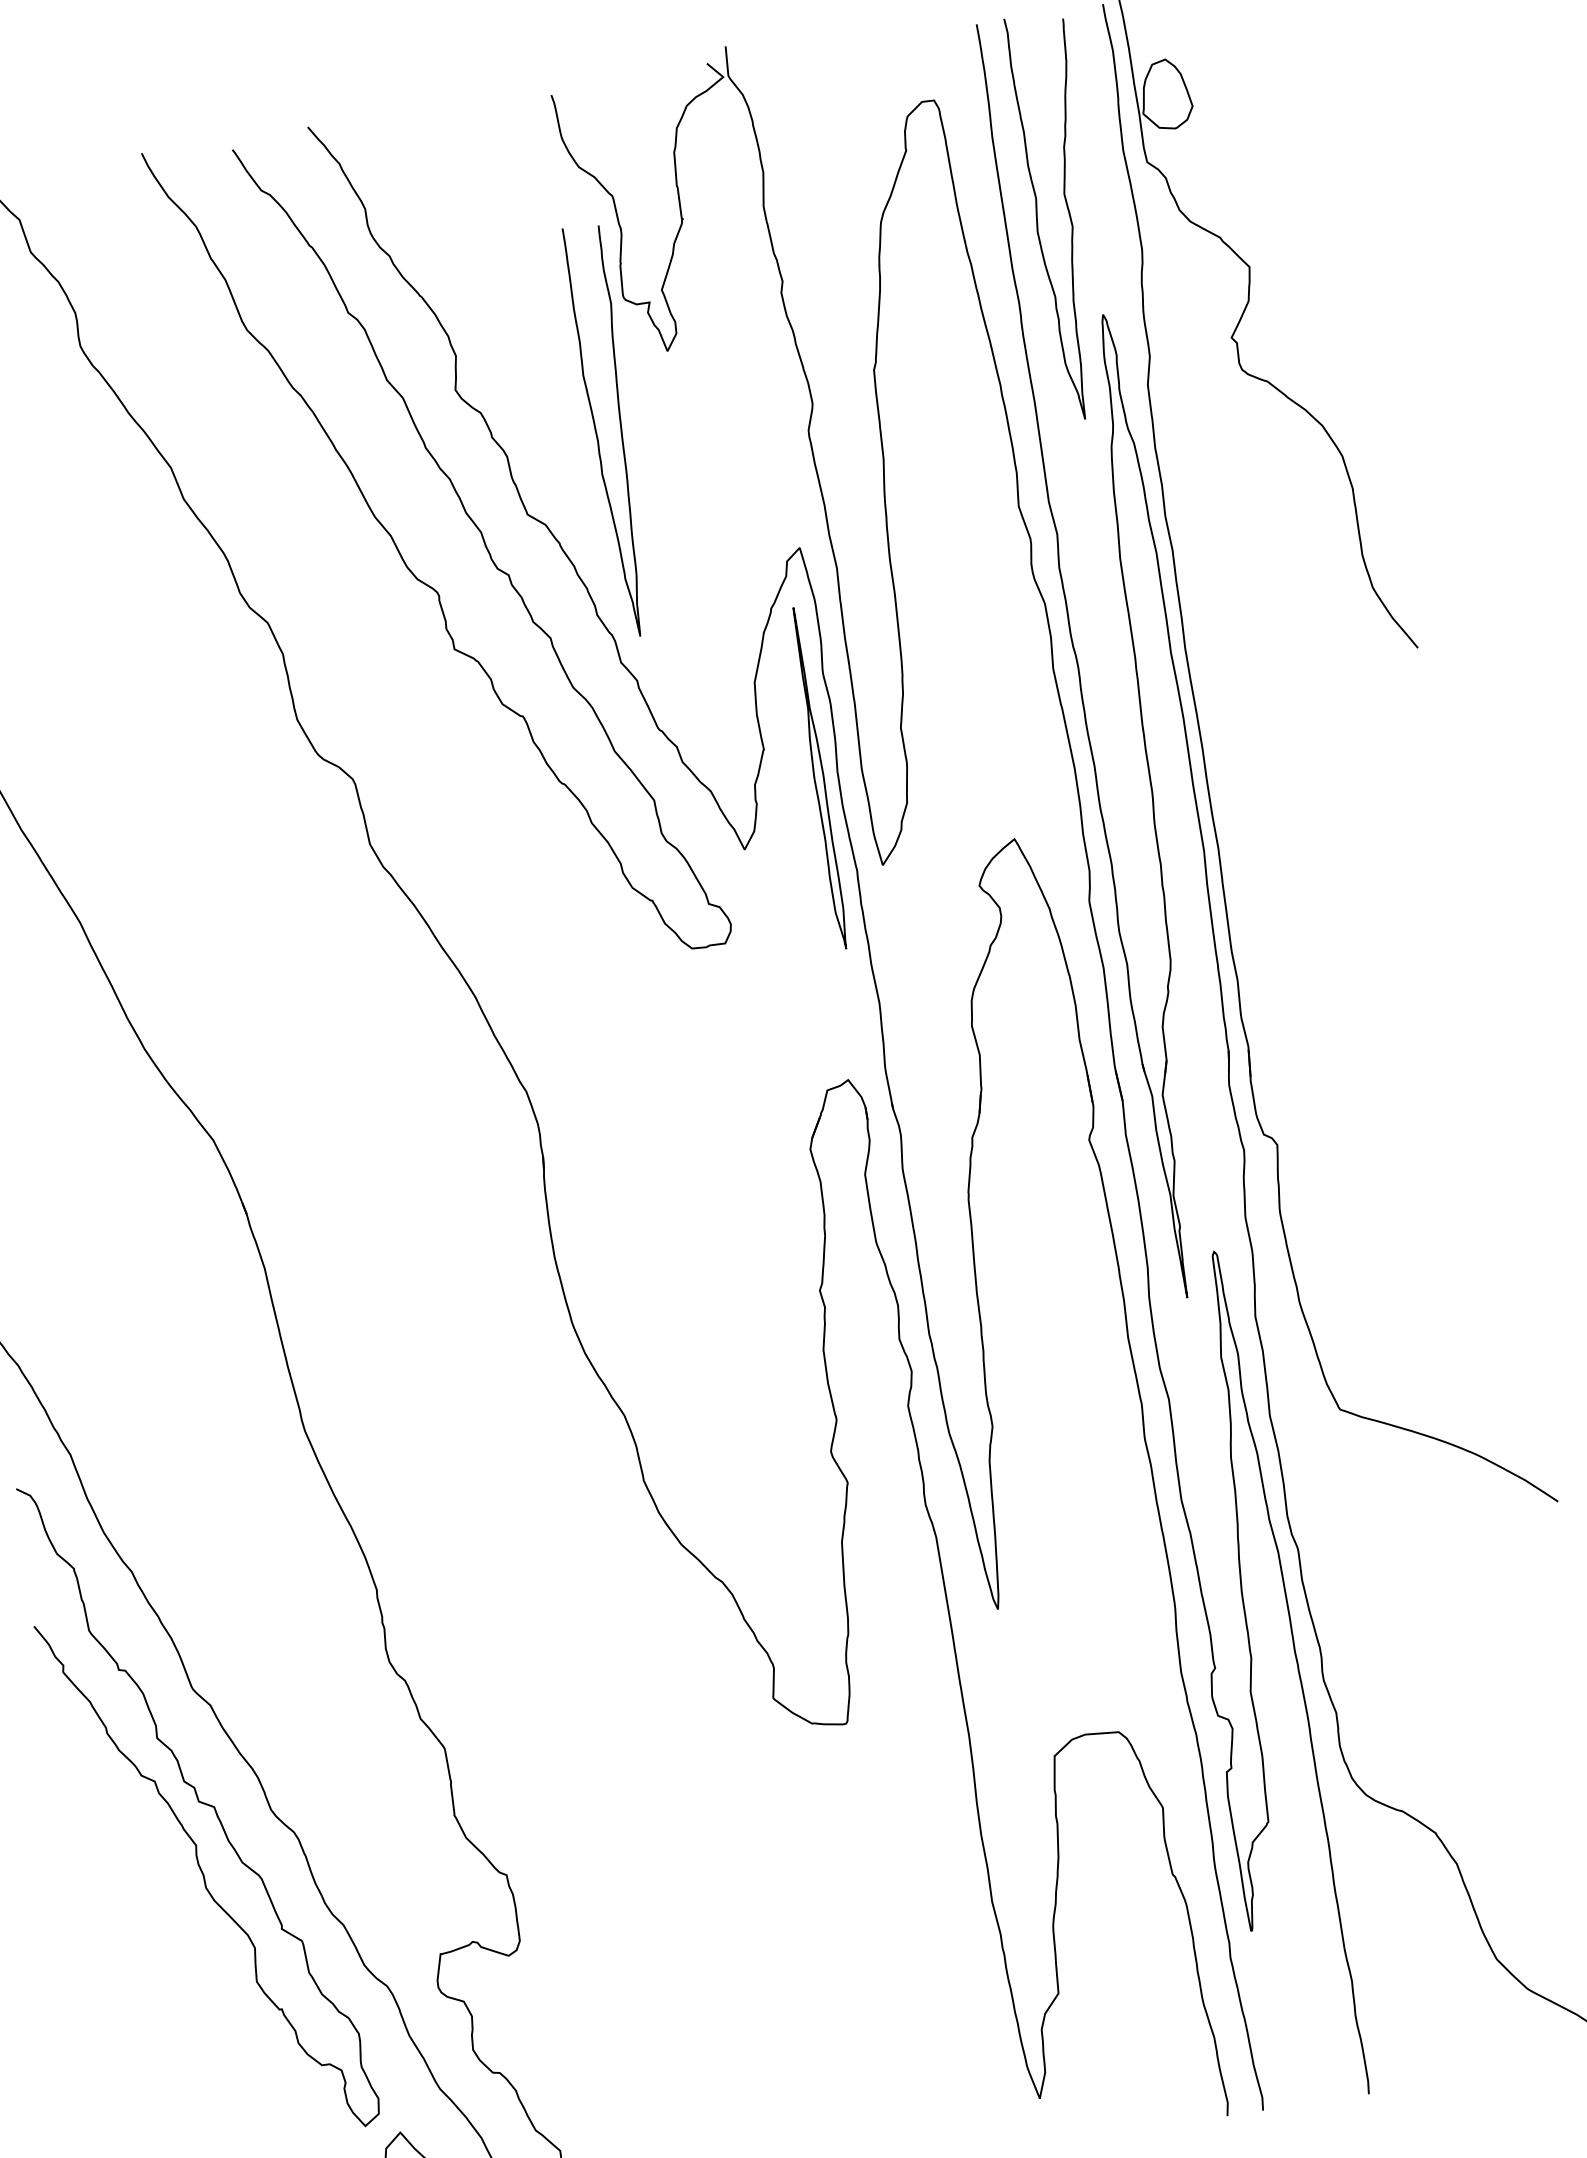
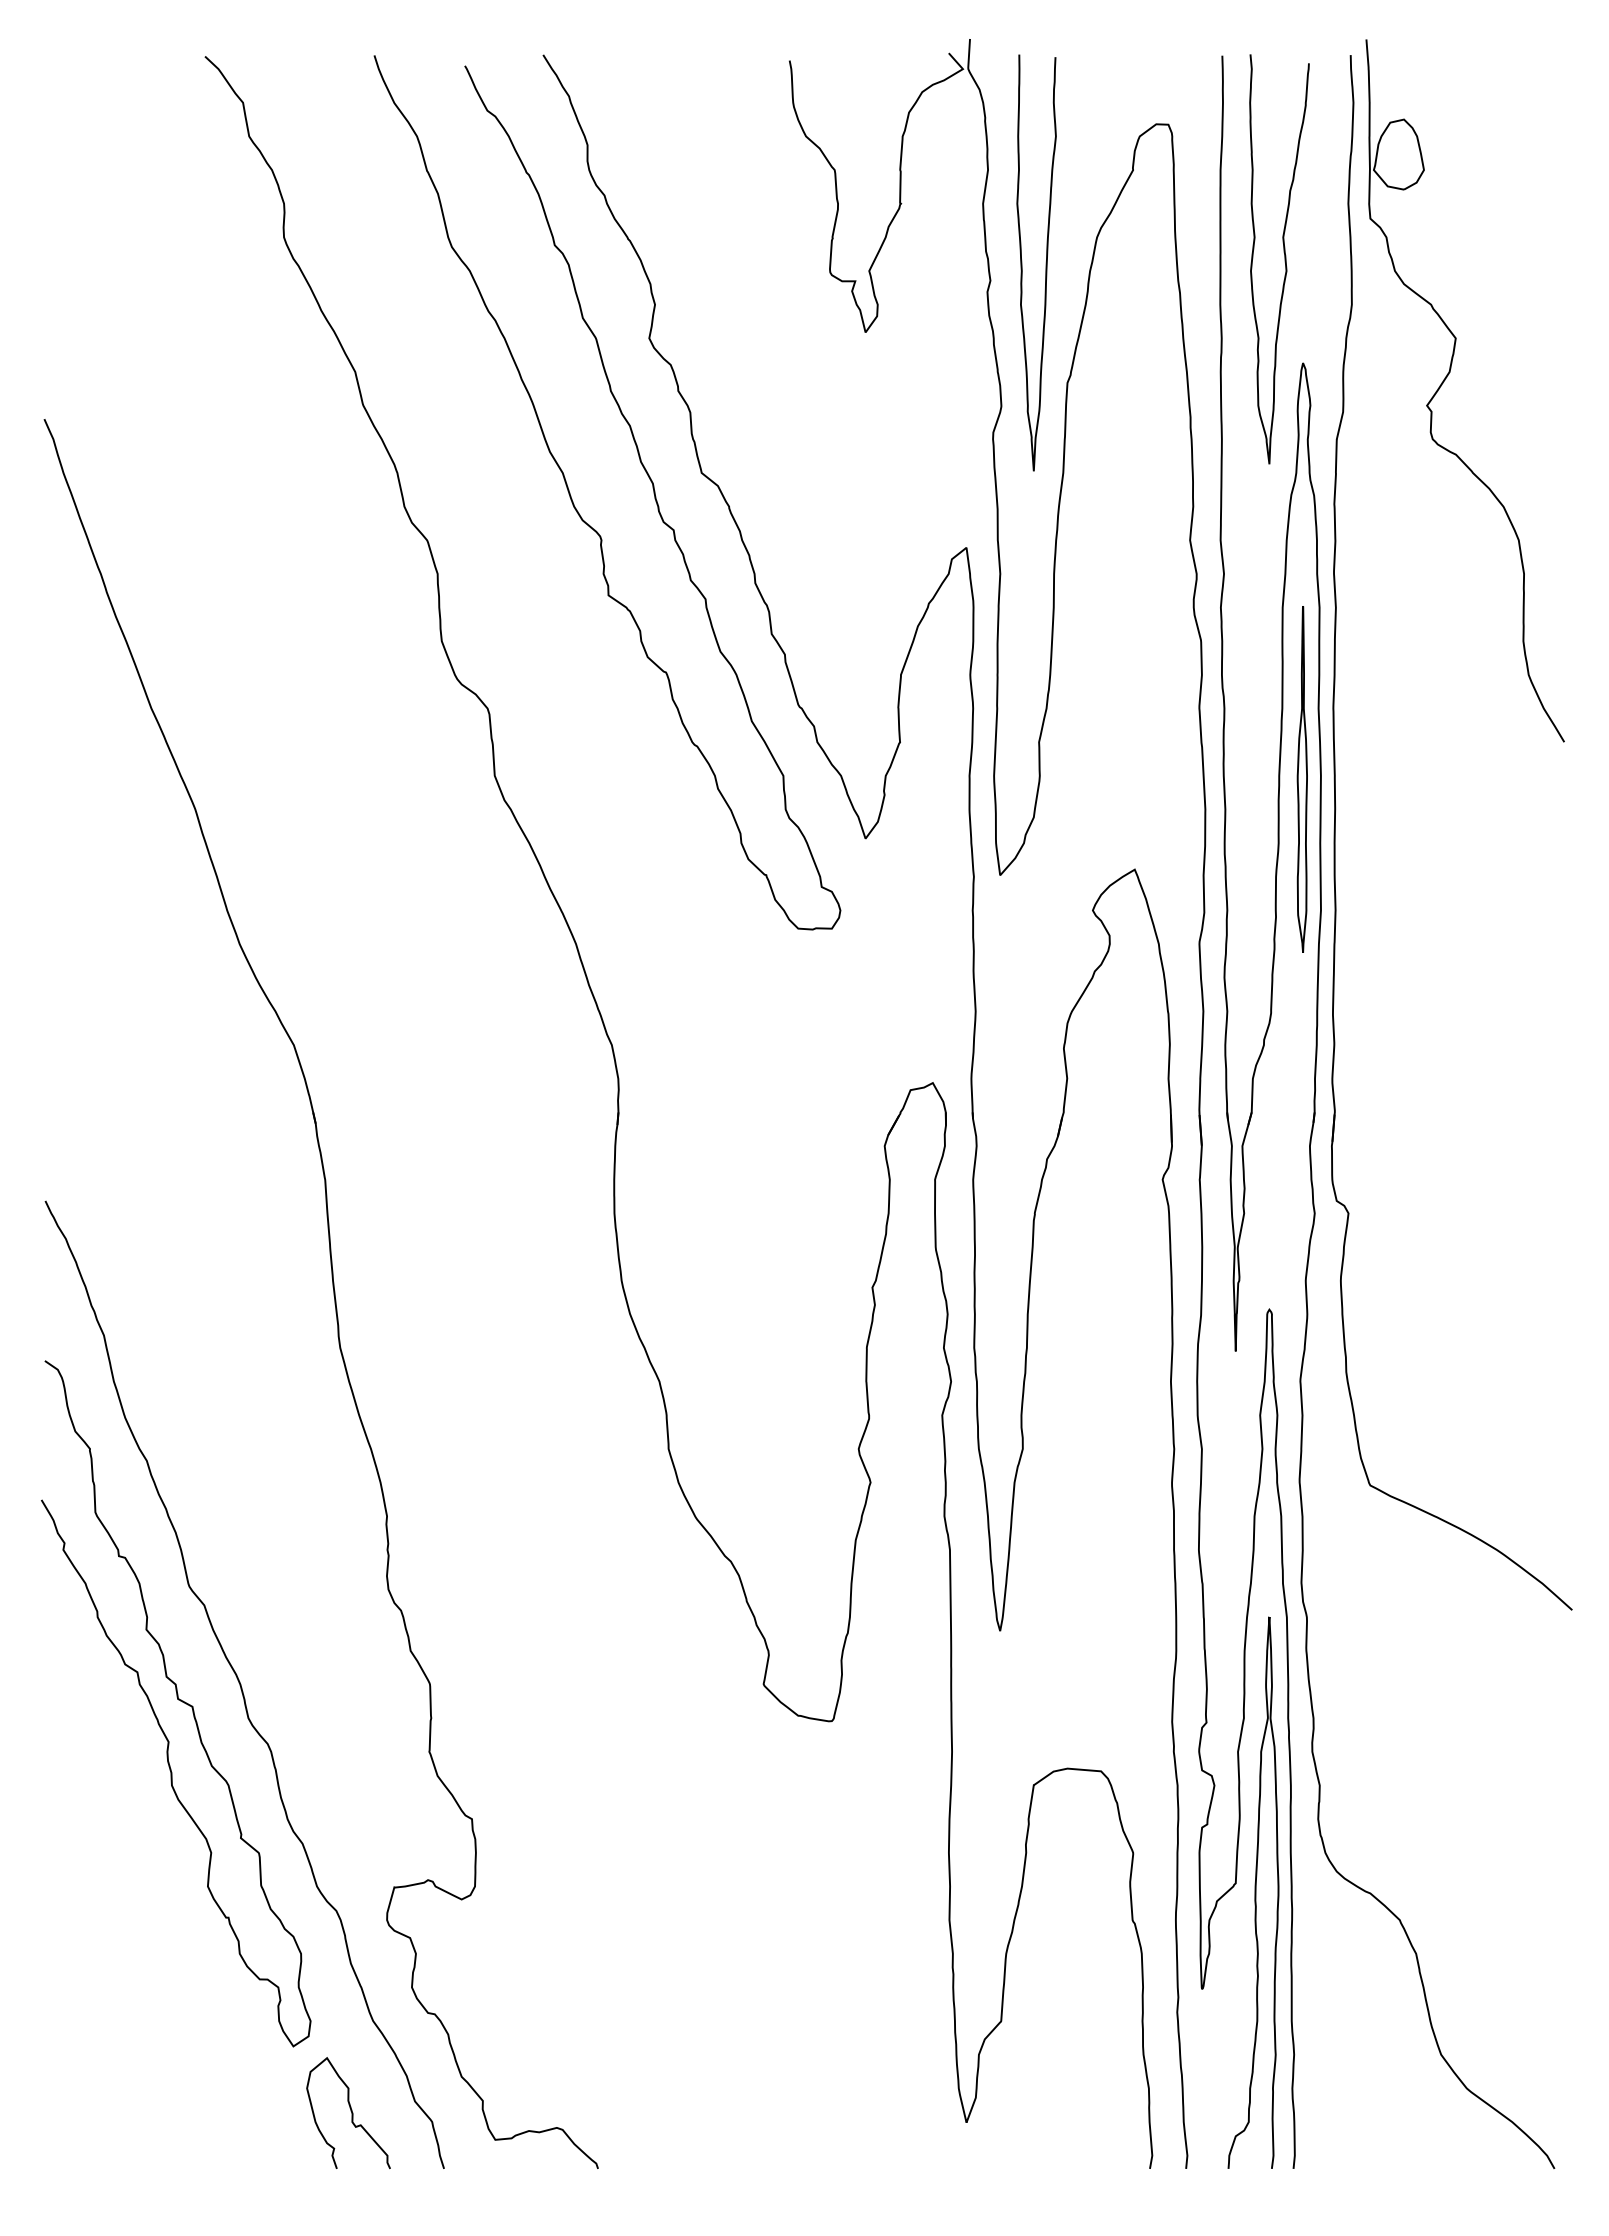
curve: (620, 429) -> (1045, 262), moved
part: (818, 778) -> (1301, 779), moved
curve: (1288, 1828) -> (1254, 1892), added

